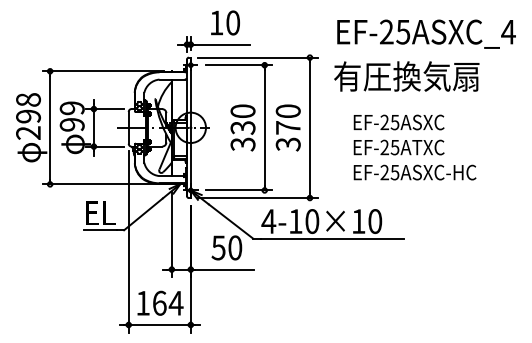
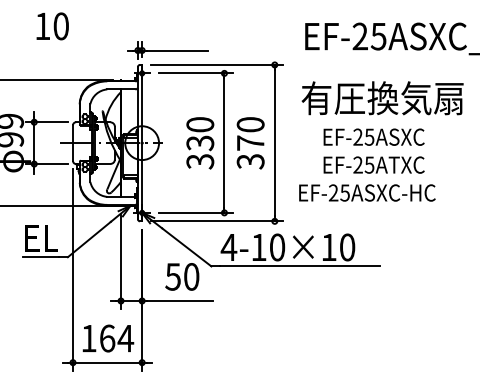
text: (225, 22) -> (52, 25), moved
text: (406, 76) -> (382, 98), moved
text: (414, 172) -> (366, 192), moved

